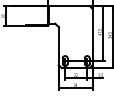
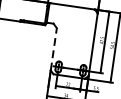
line: (58, 46) -> (53, 49), solid -> dashed

